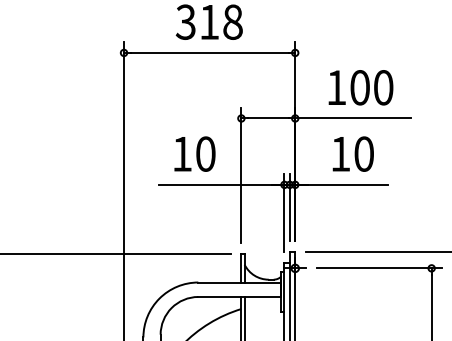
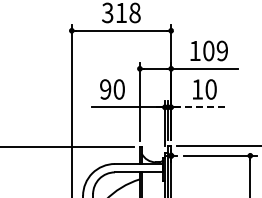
text: (383, 86) -> (222, 50), 100 -> 109
text: (182, 154) -> (105, 89), 10 -> 90
line: (342, 185) -> (198, 107), solid -> dashed

